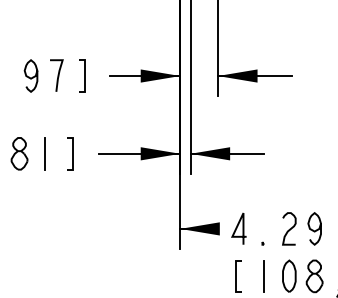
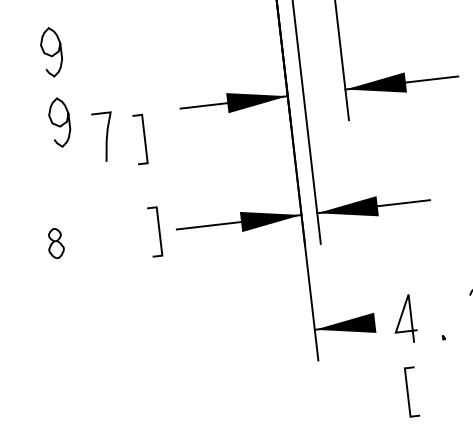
curve: (29, 30) -> (49, 53), added
curve: (57, 75) -> (105, 136), moved
line: (84, 75) -> (144, 138), moved
part: (19, 153) -> (55, 242), size x0.6
line: (44, 153) -> (93, 238), removed
line: (72, 153) -> (158, 231), moved
line: (264, 276) -> (451, 387), removed

